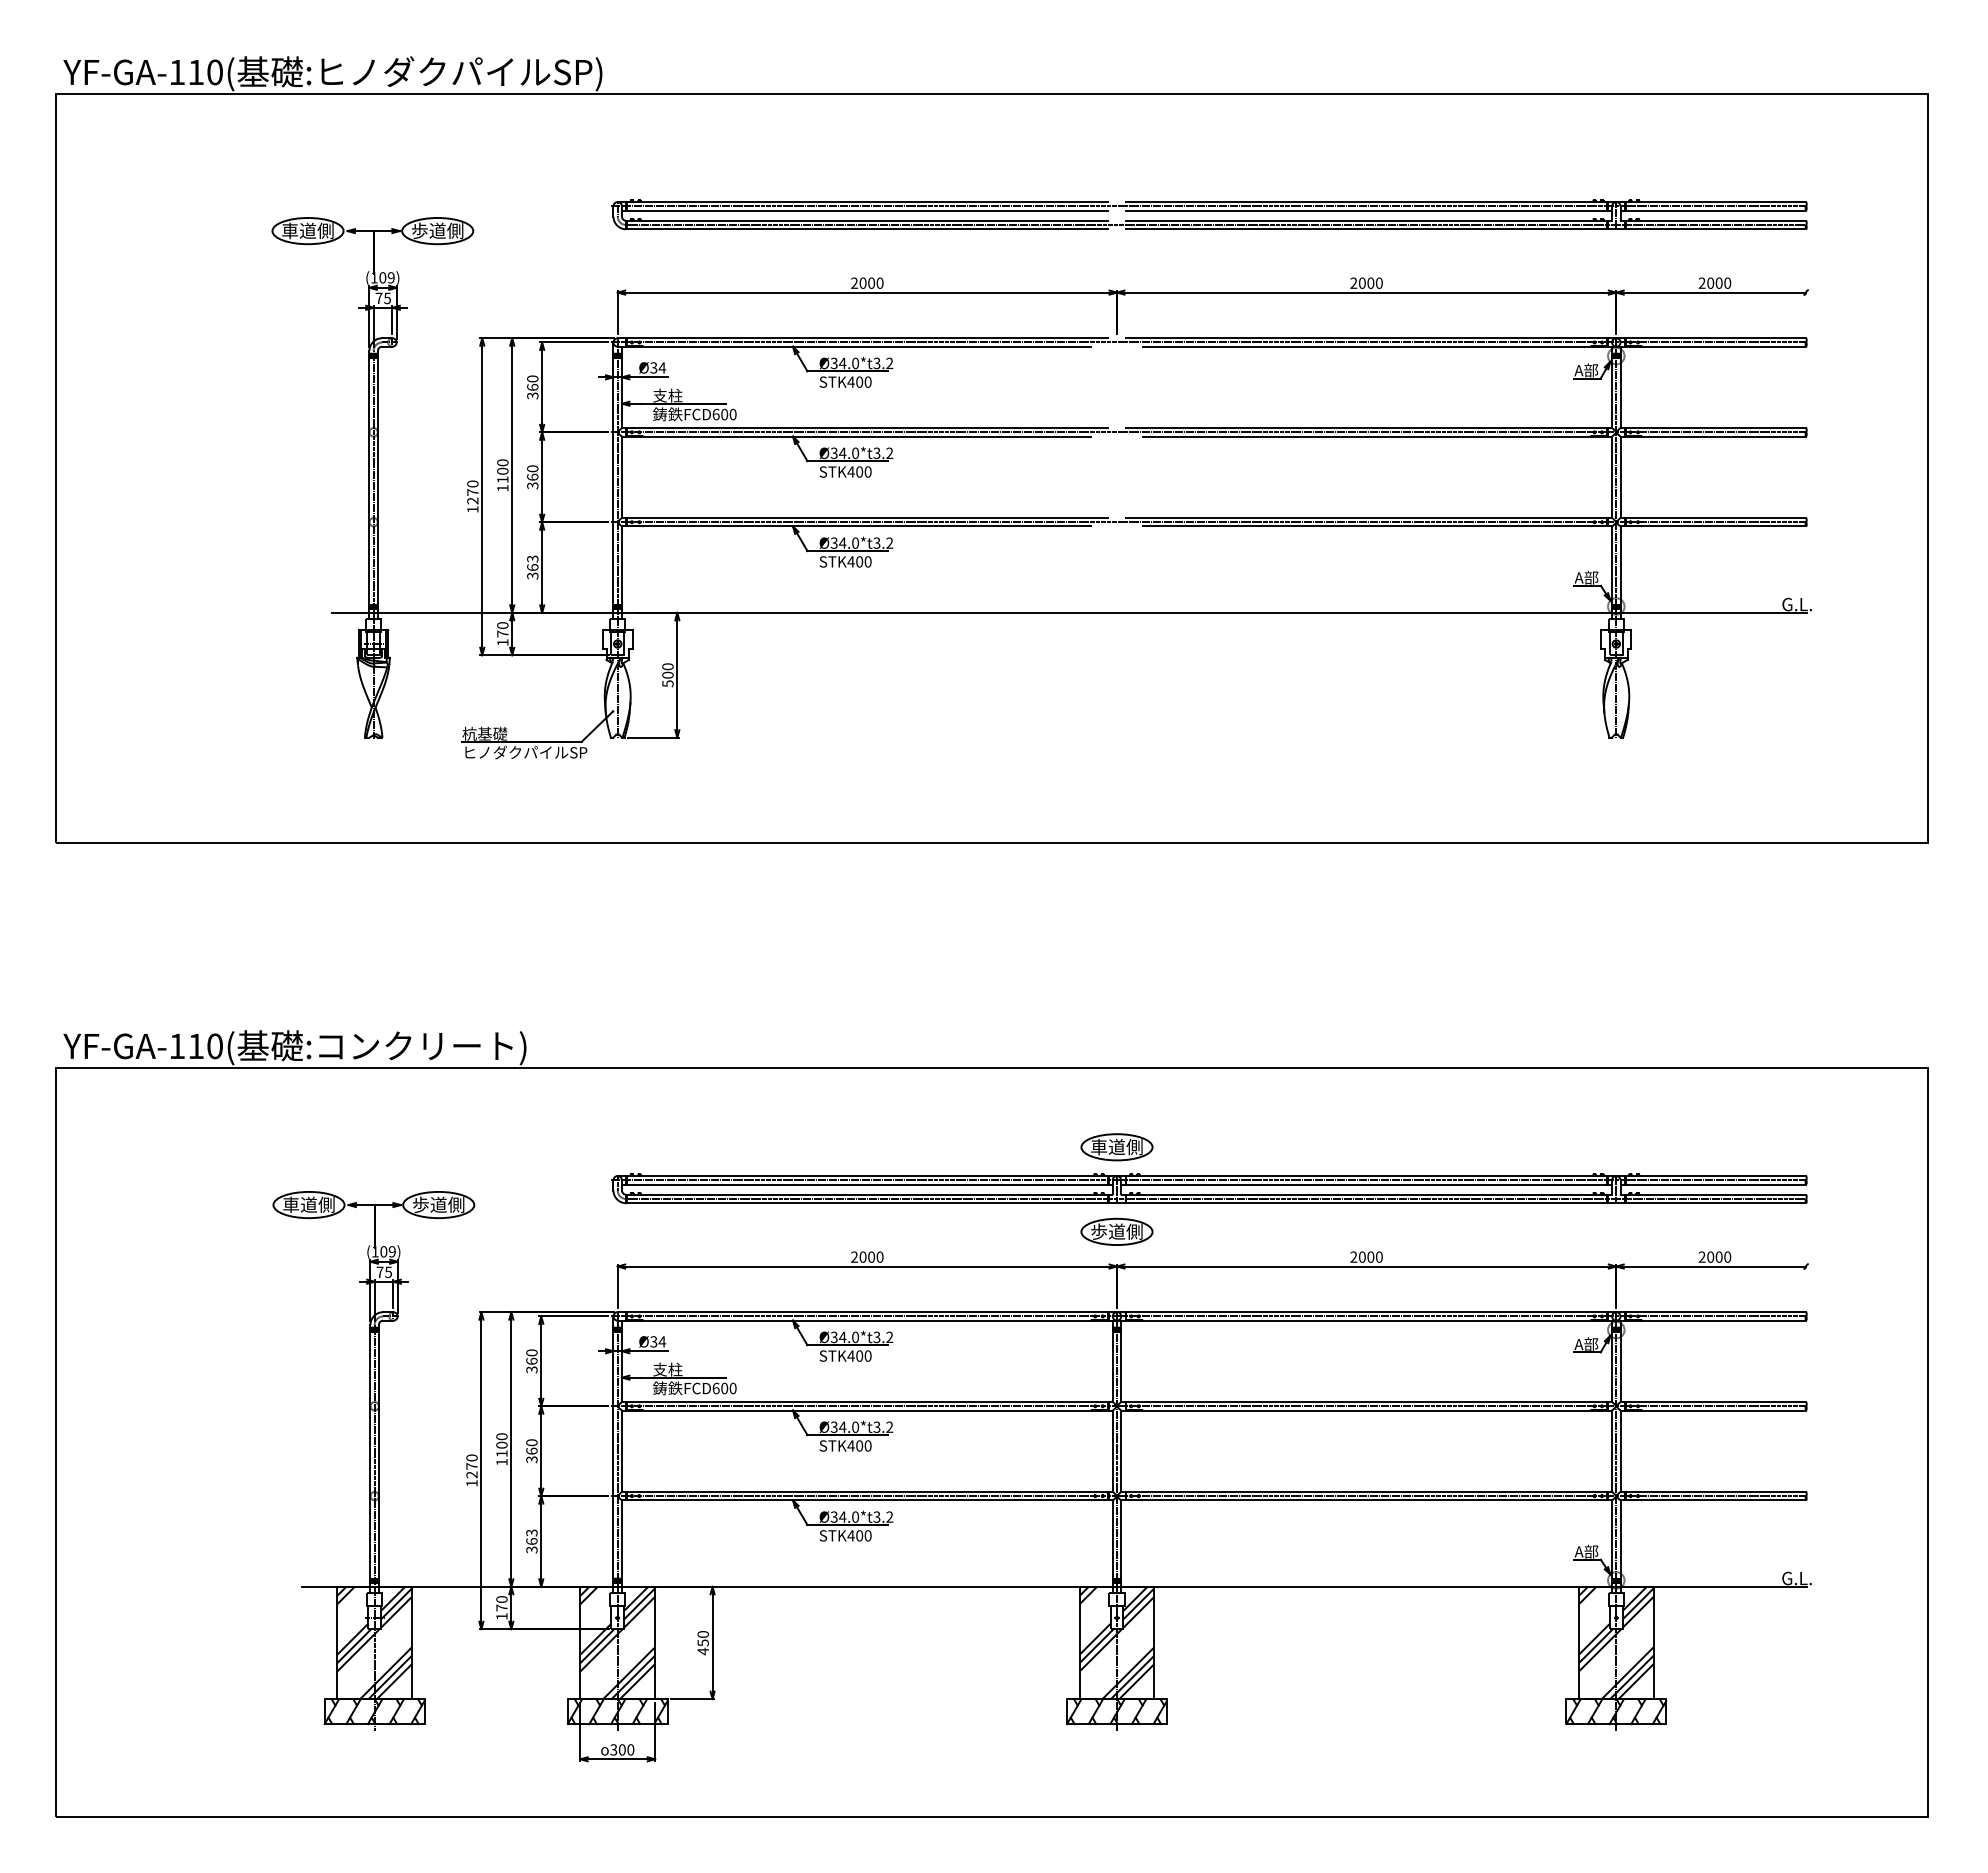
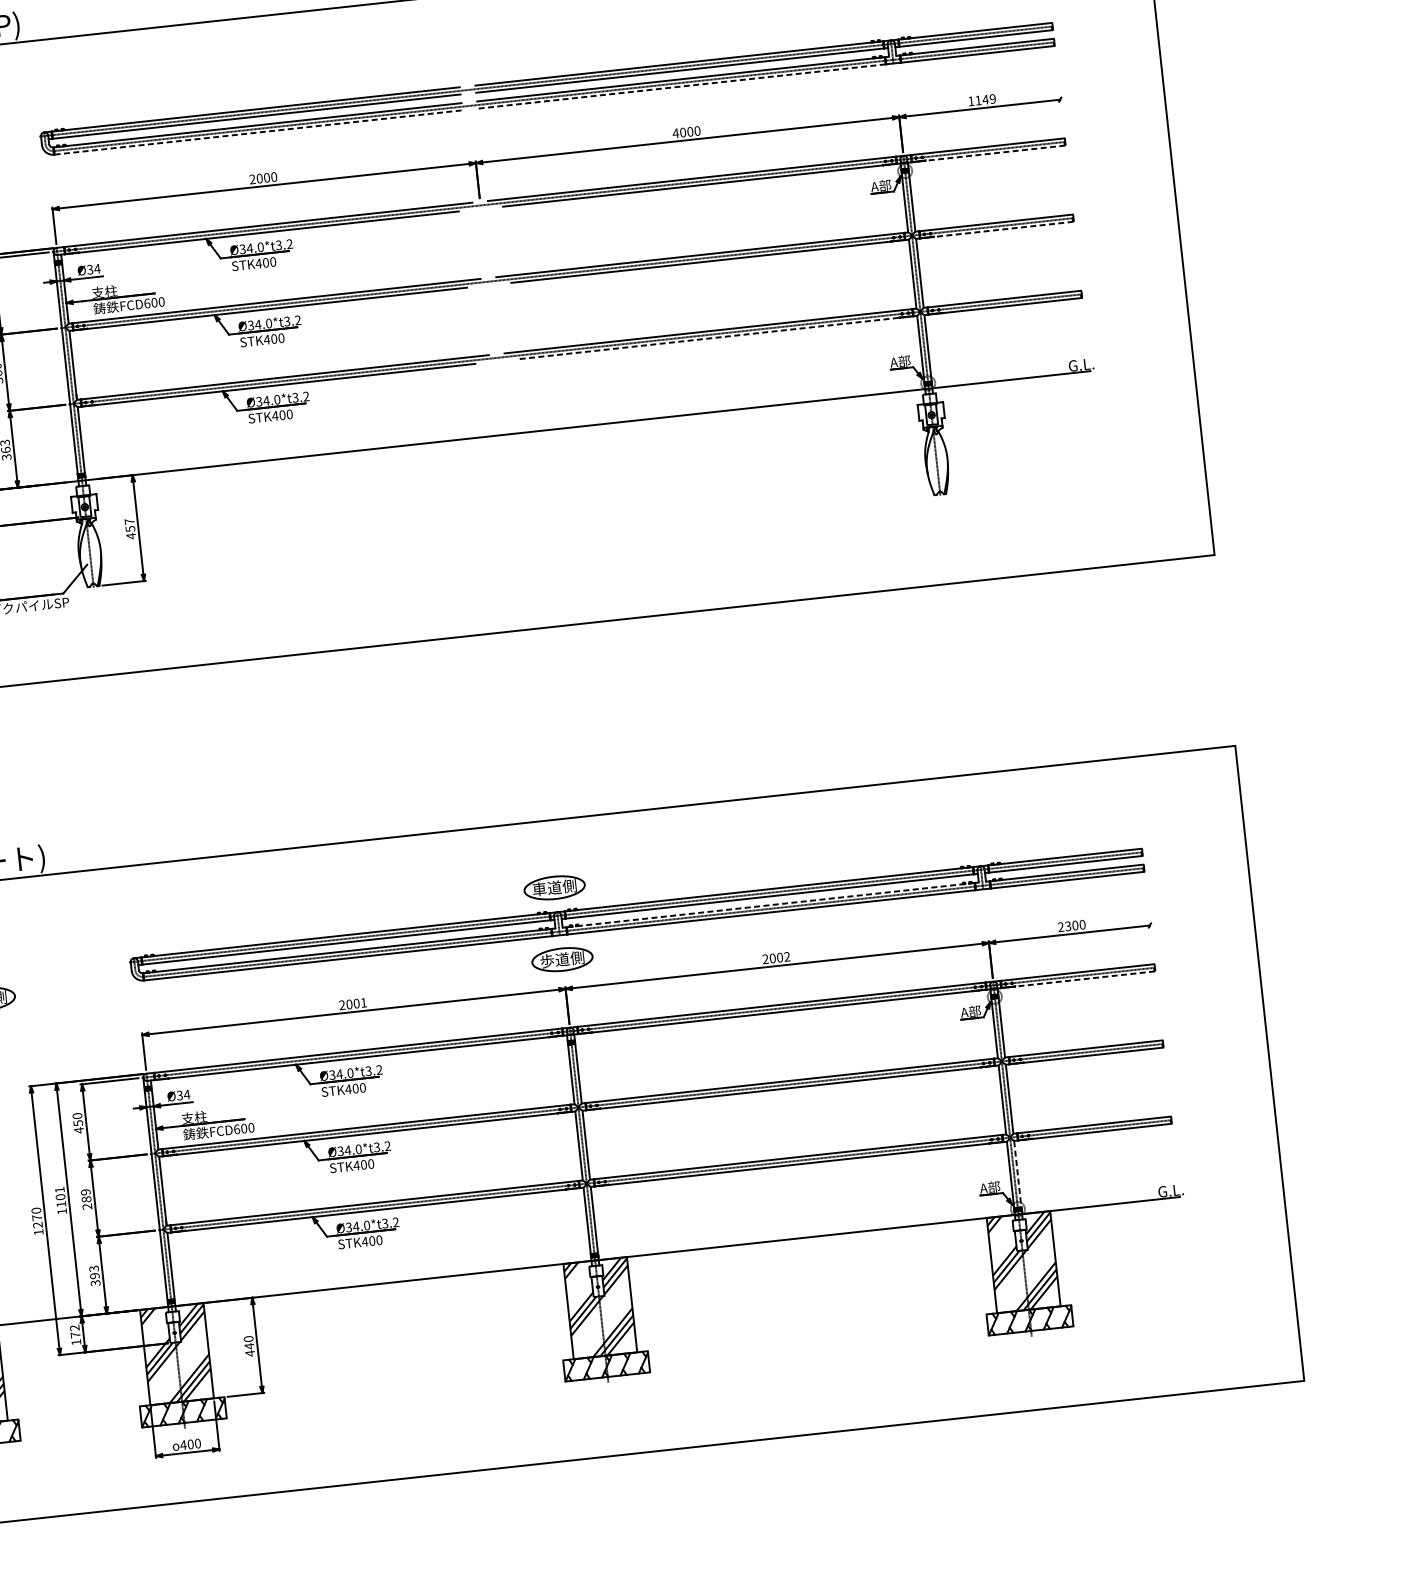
line: (867, 229) -> (258, 132), solid -> dashed
line: (1366, 229) -> (681, 86), solid -> dashed
text: (1353, 282) -> (675, 132), 2000 -> 4000
text: (1714, 282) -> (981, 99), 2000 -> 1149
line: (1724, 346) -> (996, 152), solid -> dashed
line: (1724, 436) -> (1004, 229), solid -> dashed
line: (1366, 526) -> (709, 338), solid -> dashed
text: (667, 675) -> (130, 529), 500 -> 457
line: (1366, 1194) -> (770, 904), solid -> dashed
text: (879, 1256) -> (363, 1002), 2000 -> 2001
text: (1378, 1256) -> (786, 956), 2000 -> 2002
text: (1710, 1256) -> (1067, 925), 2000 -> 2300
line: (1724, 1320) -> (1085, 978), solid -> dashed
text: (531, 1365) -> (78, 1126), 360 -> 450
text: (501, 1436) -> (59, 1189), 1100 -> 1101
text: (531, 1451) -> (86, 1199), 360 -> 289
line: (1620, 1539) -> (1017, 1174), solid -> dashed
text: (531, 1541) -> (94, 1276), 363 -> 393
text: (501, 1599) -> (74, 1328), 170 -> 172
text: (702, 1642) -> (248, 1345), 450 -> 440
text: (613, 1749) -> (183, 1444), 300 -> 400

